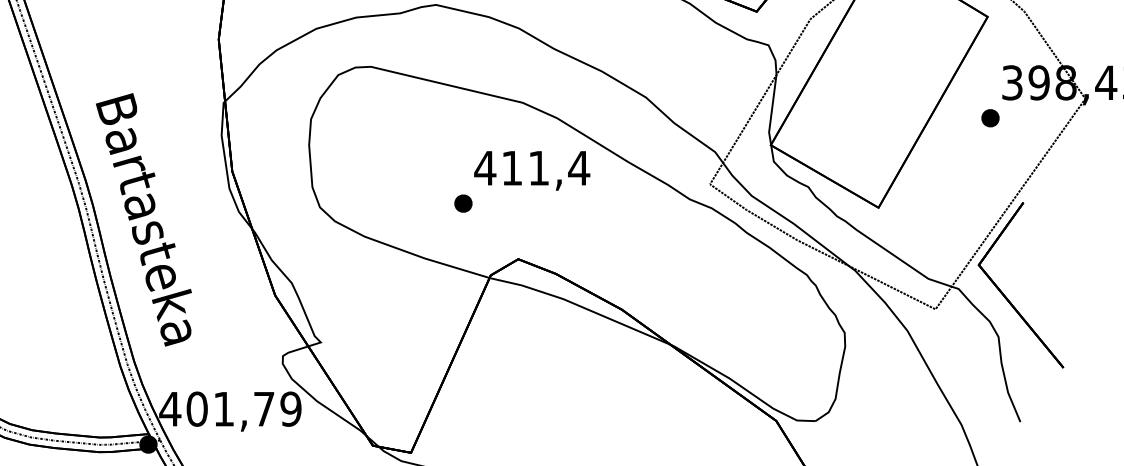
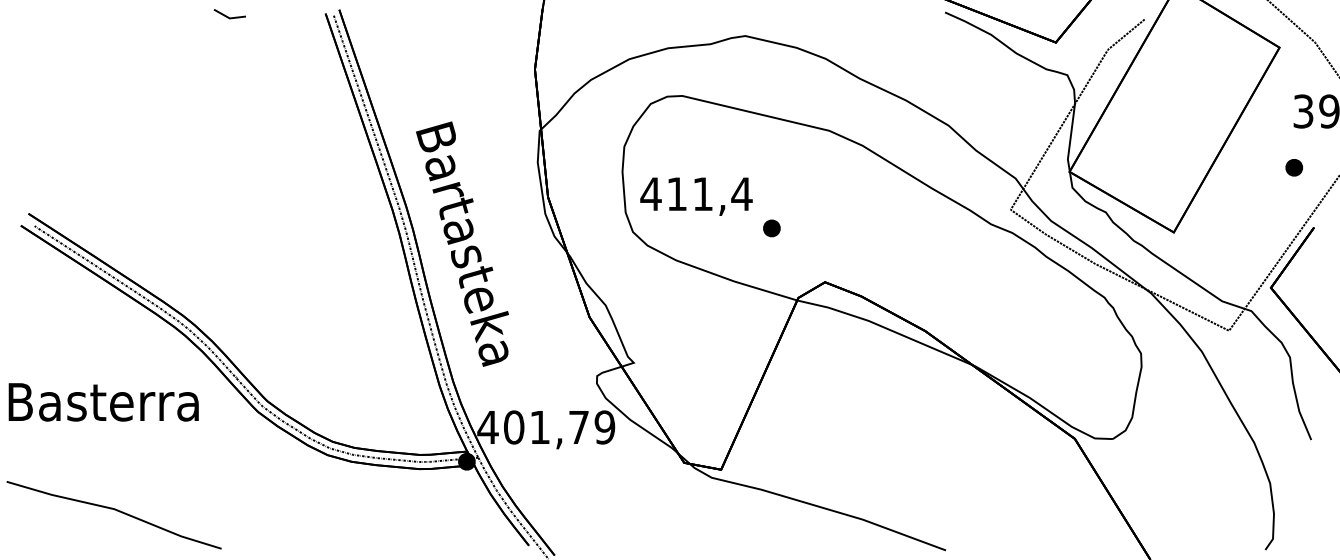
part: (989, 117) -> (1293, 167), moved
text: (532, 170) -> (696, 196), moved

